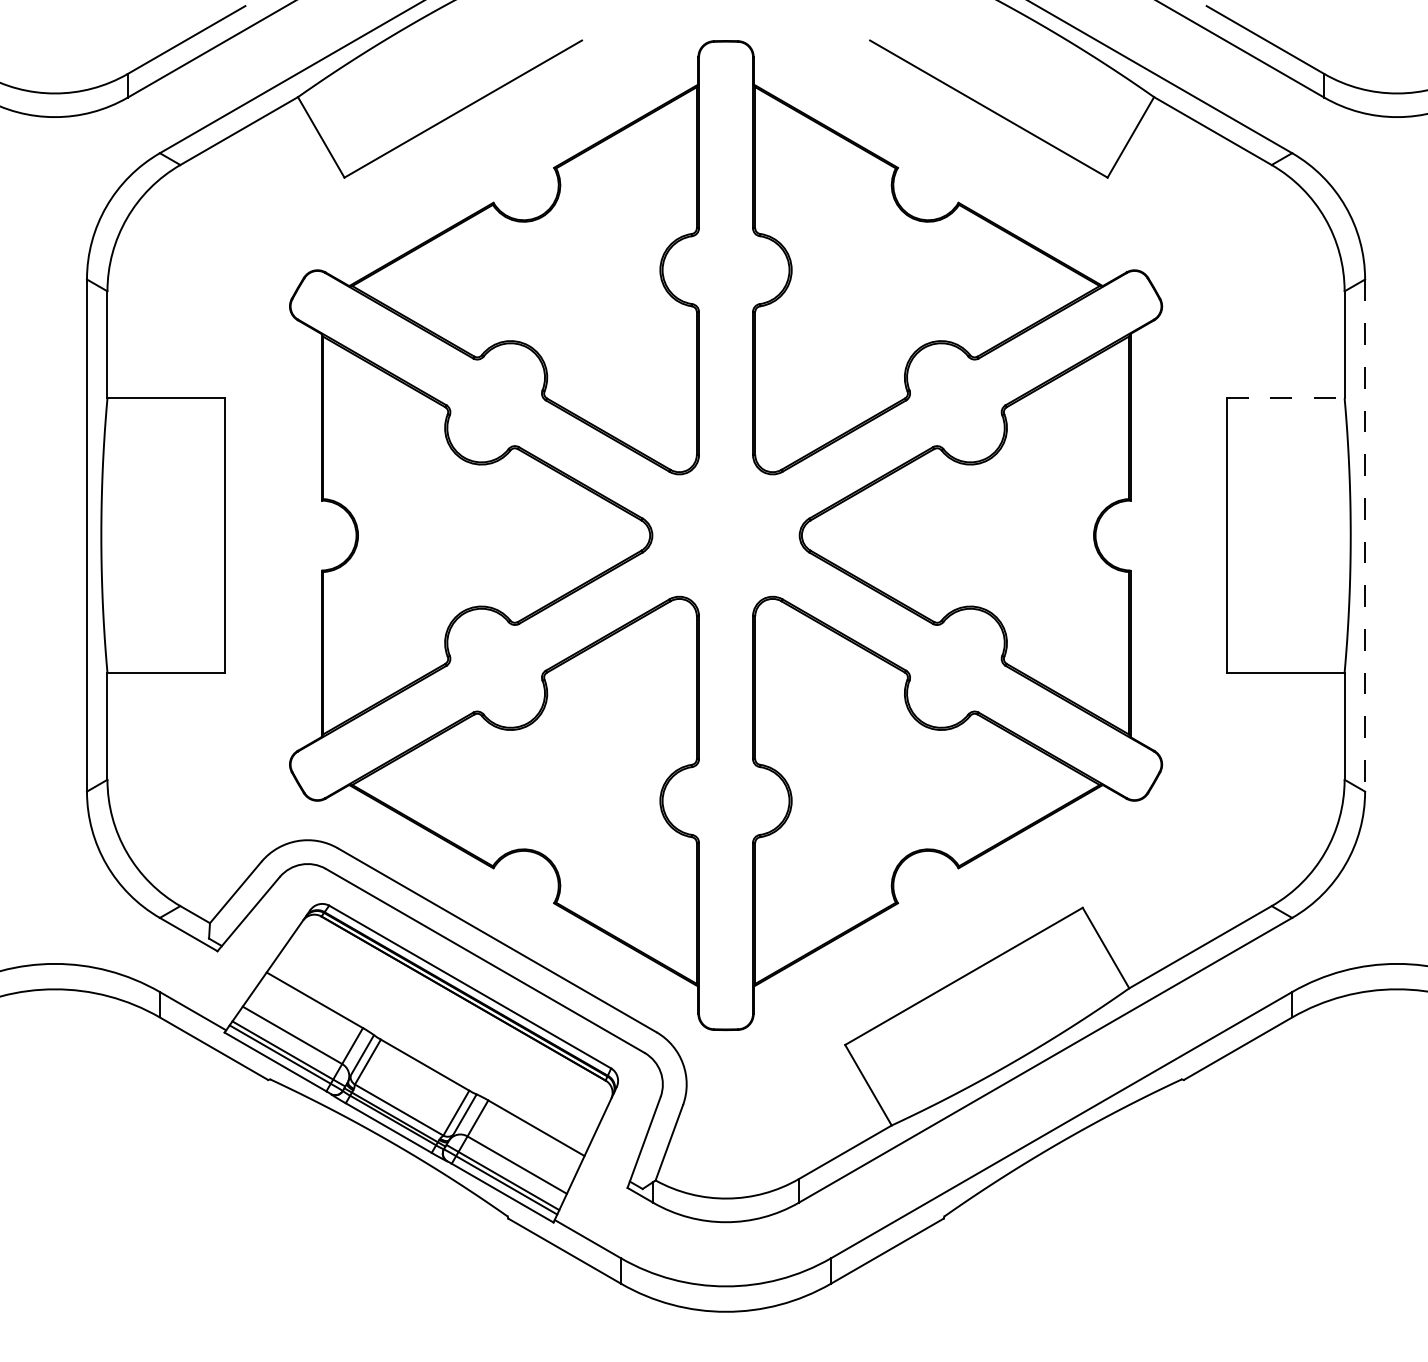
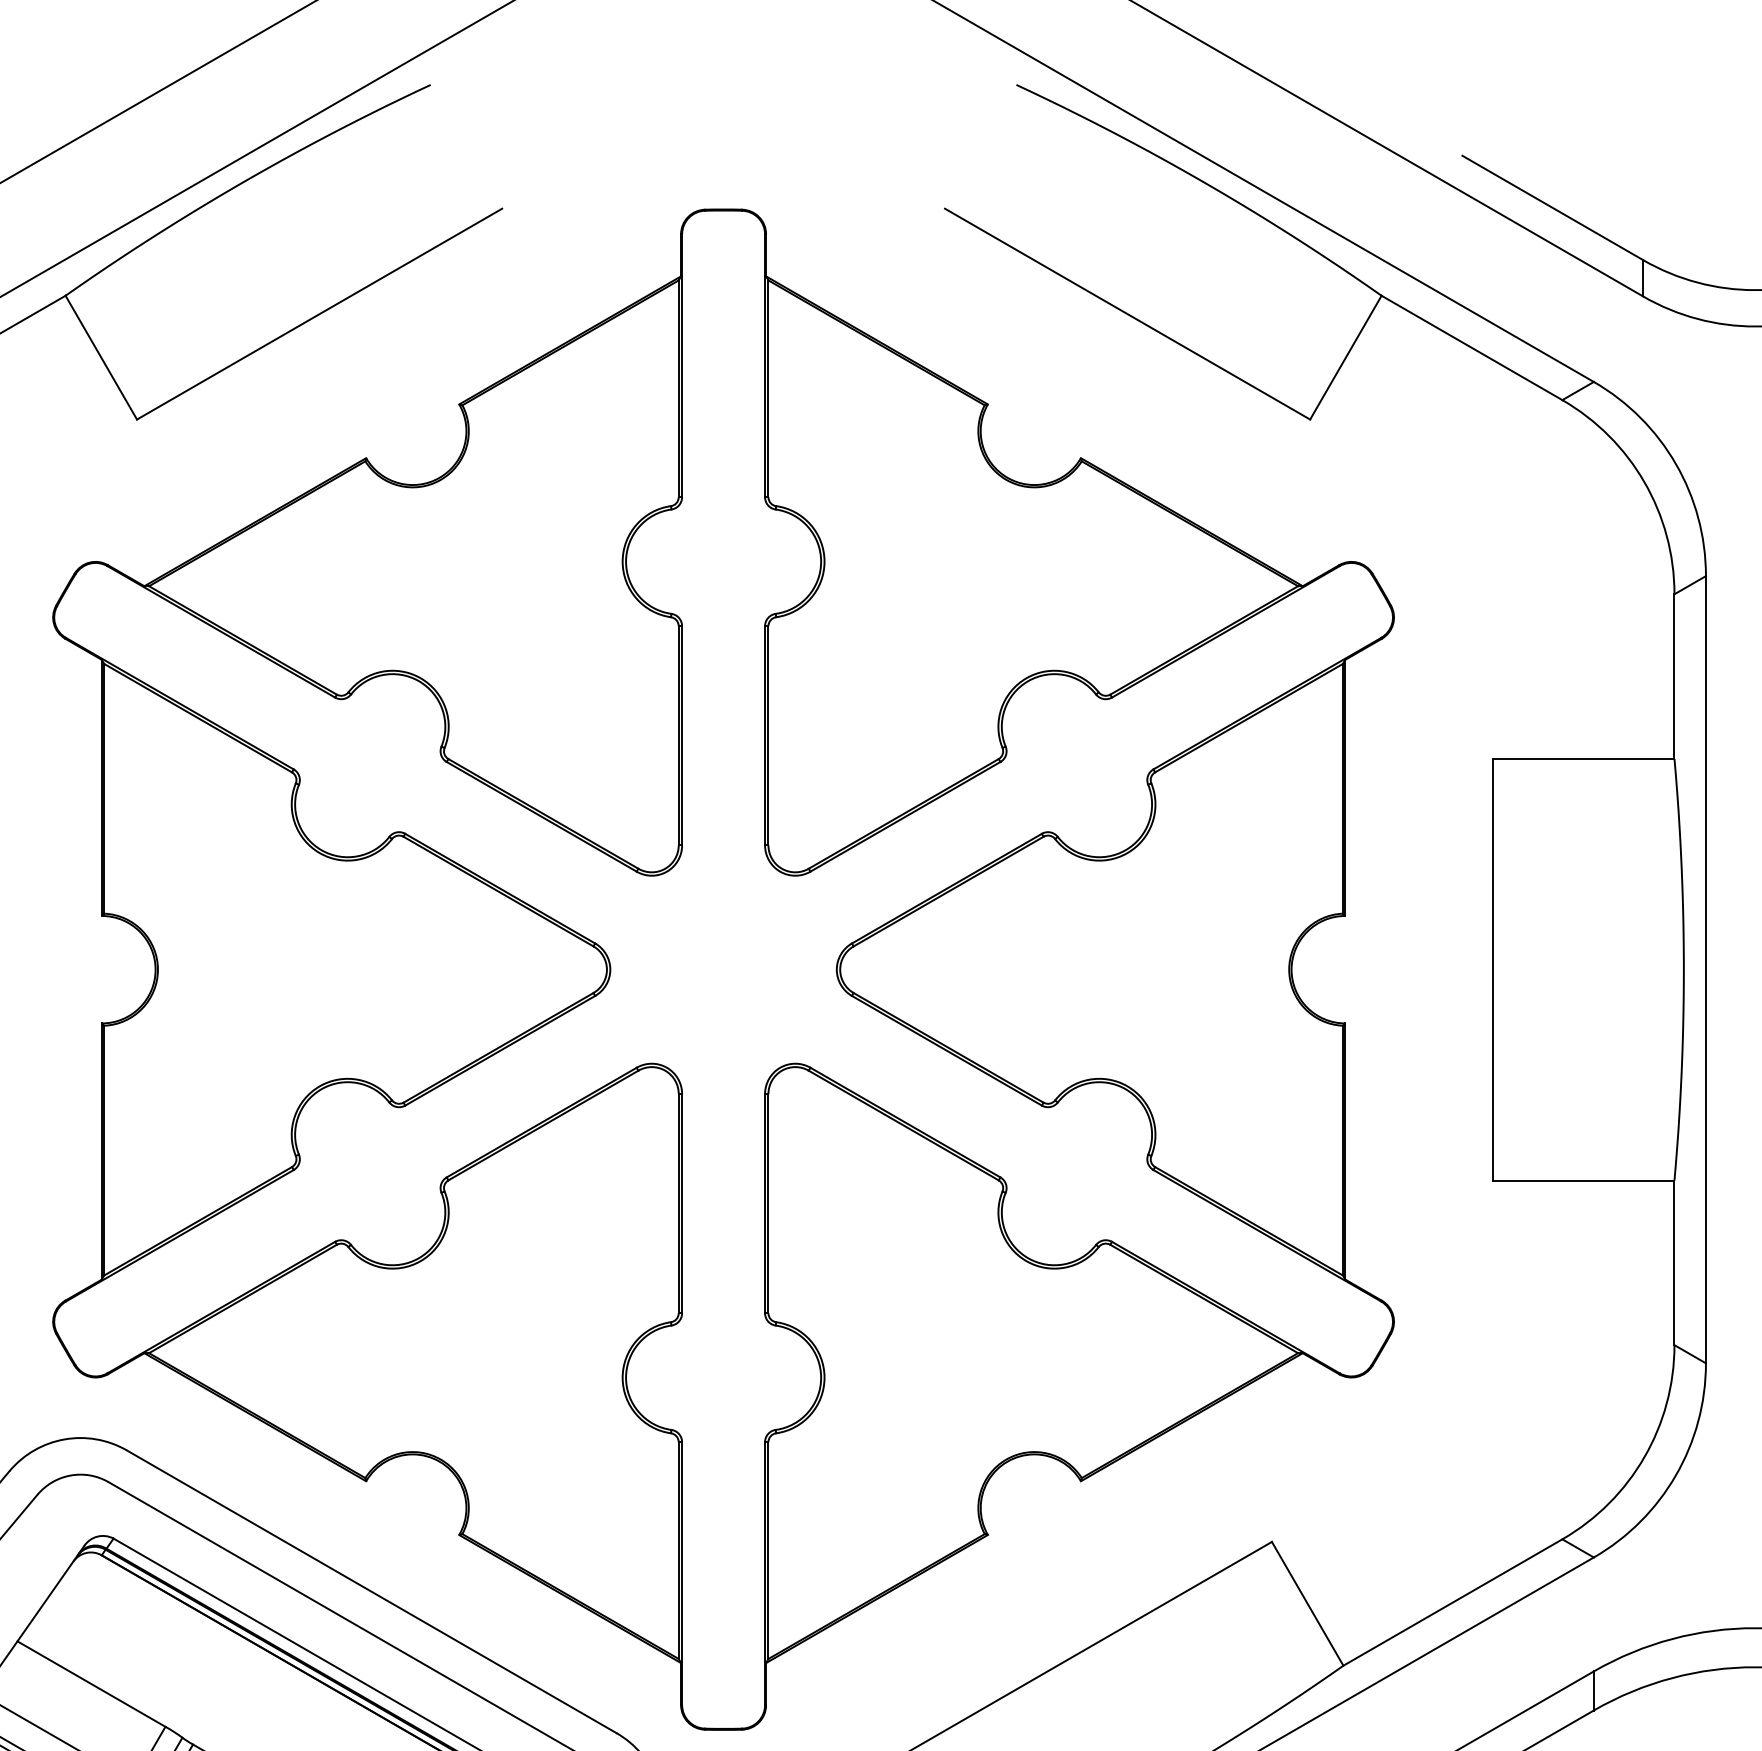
line: (1285, 398) -> (1583, 759), dashed -> solid
line: (1365, 536) -> (1706, 971), dashed -> solid

